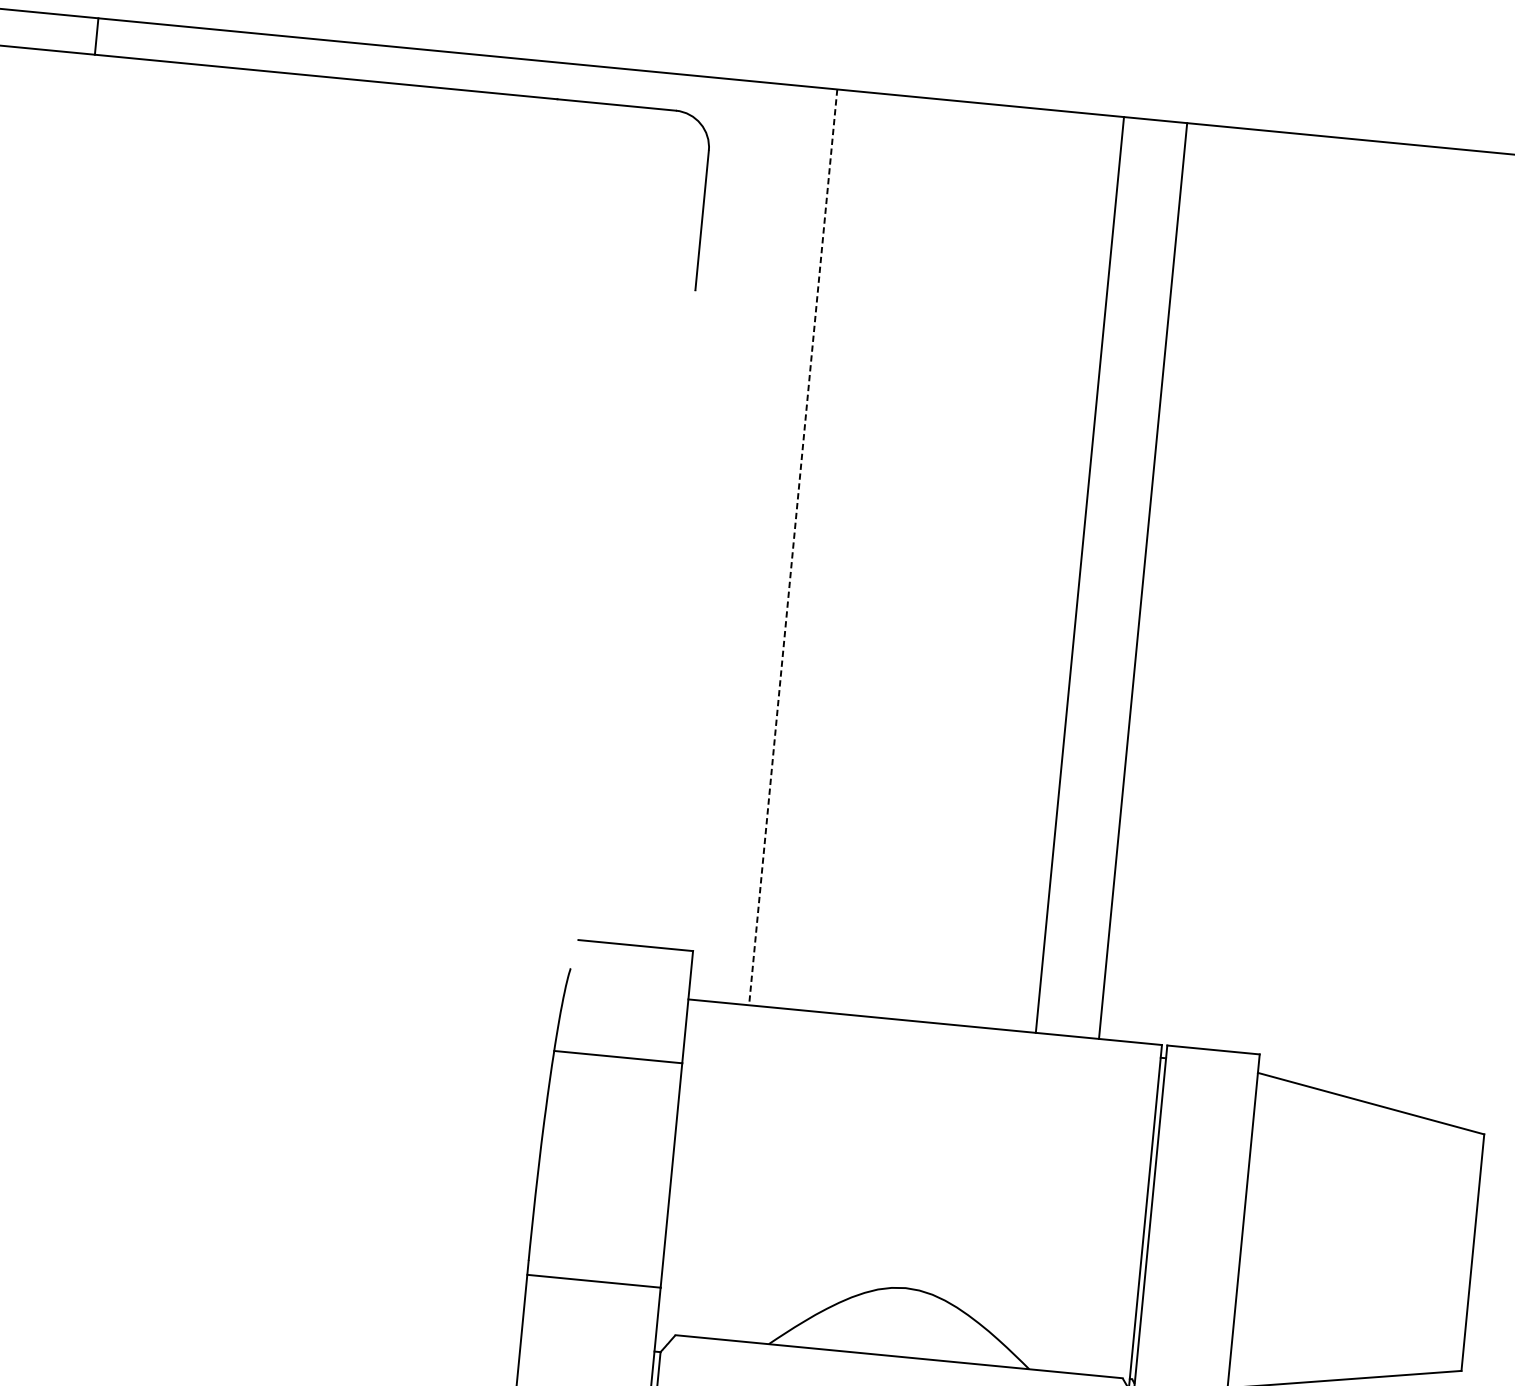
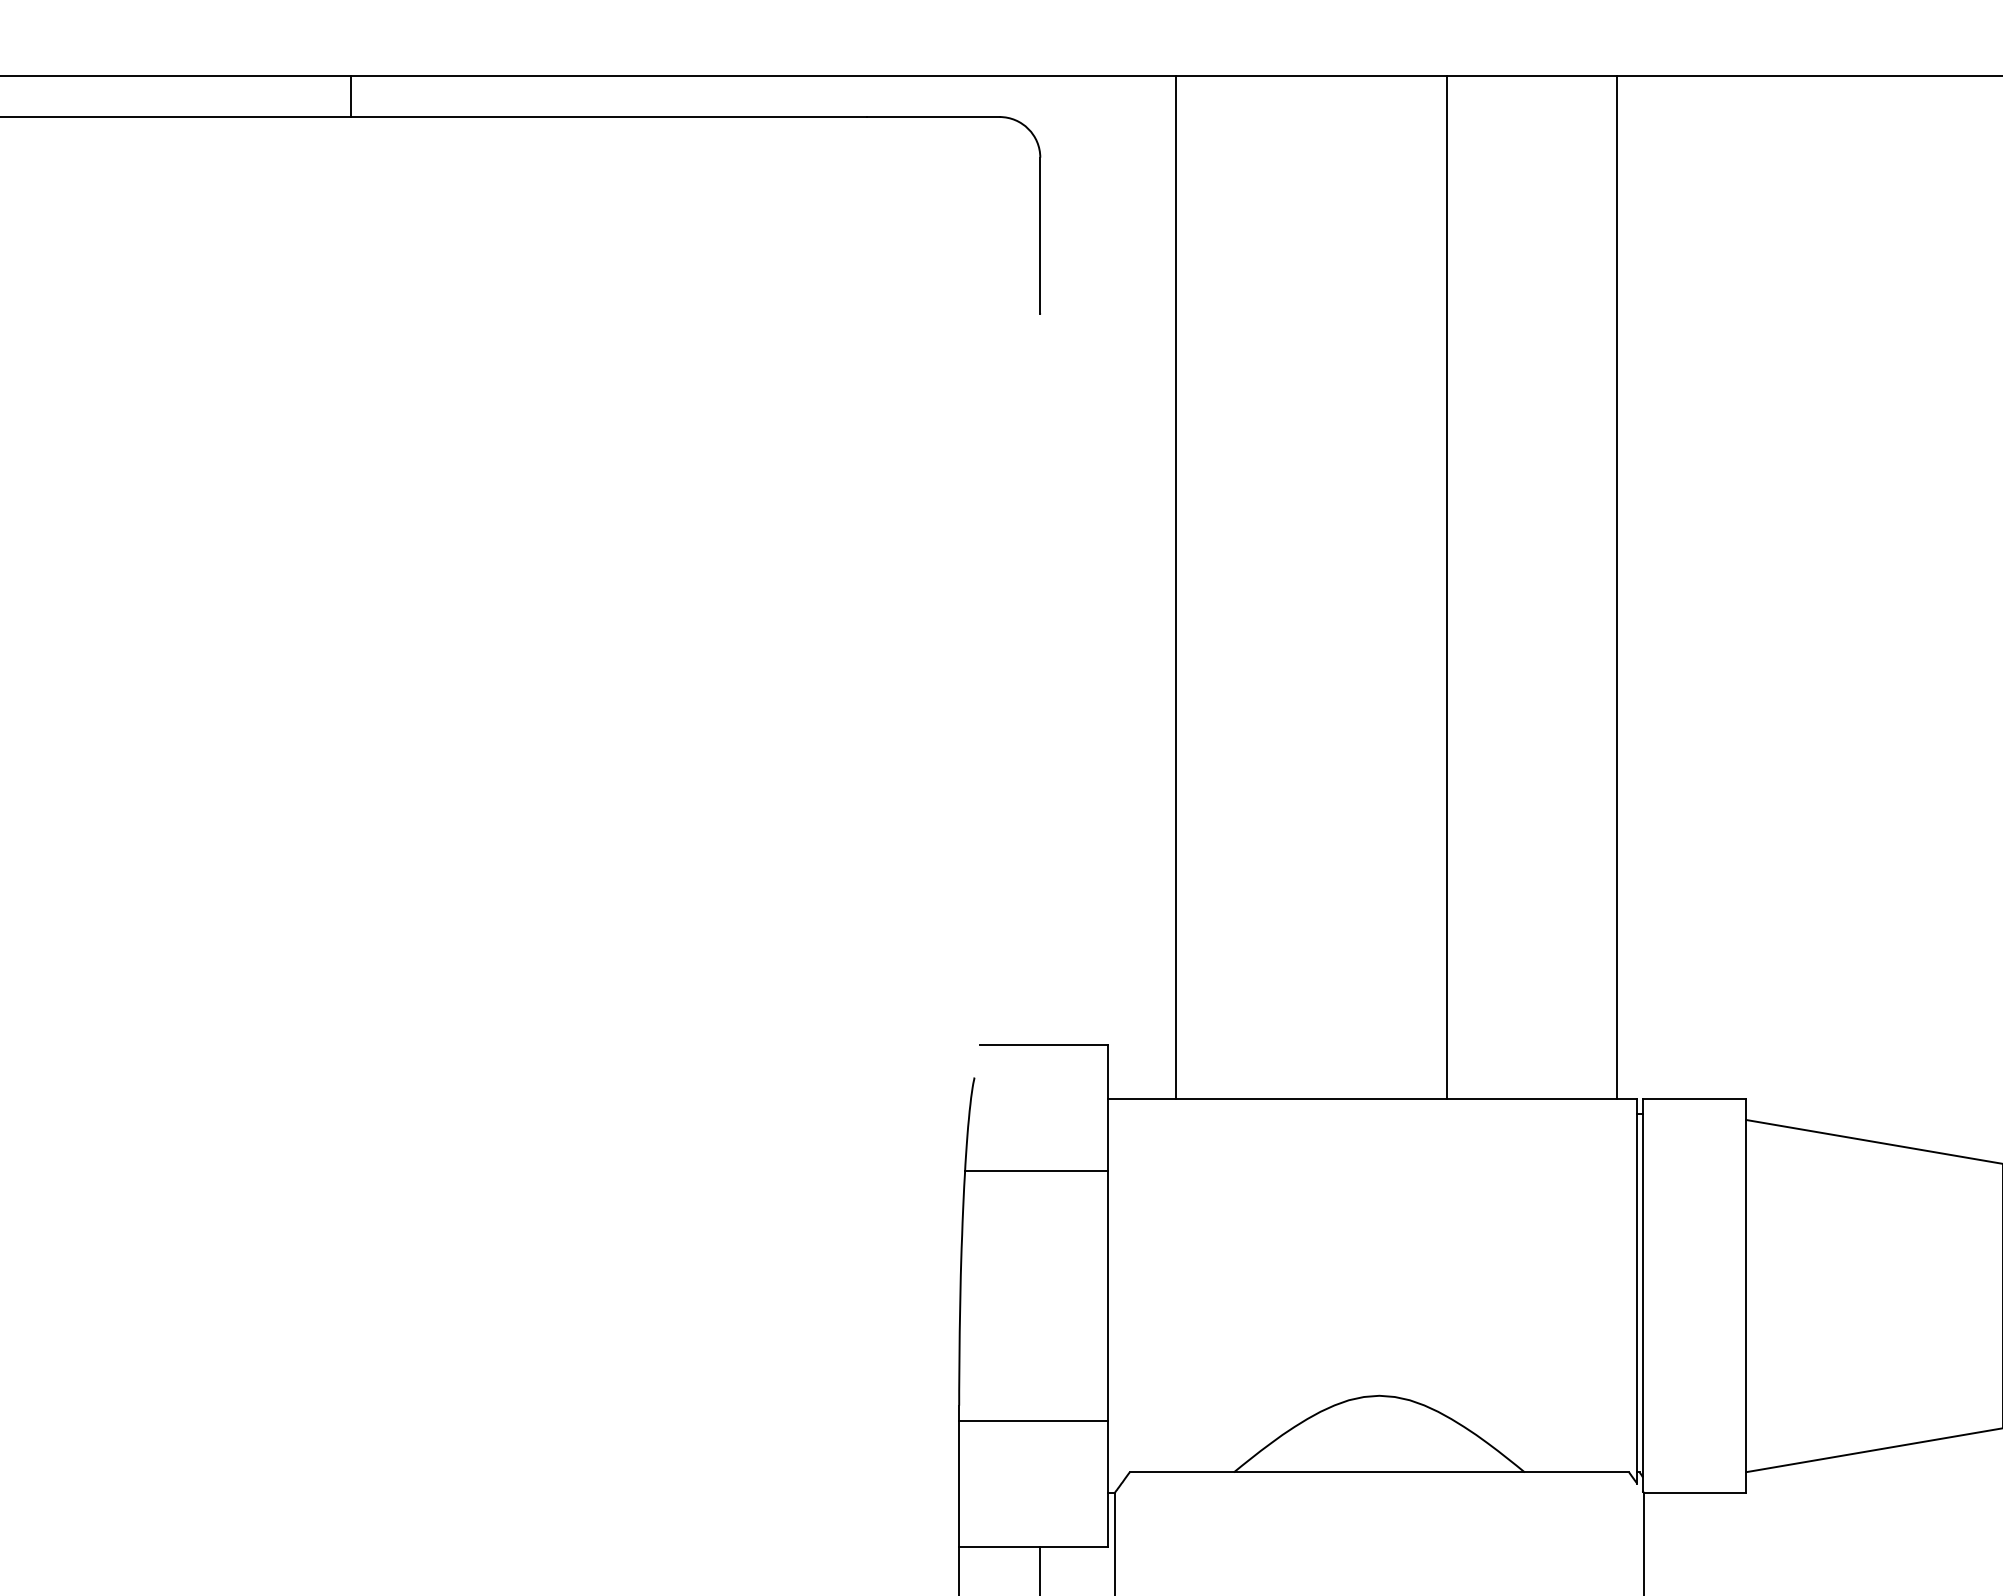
line: (792, 546) -> (1175, 587), dashed -> solid
line: (1080, 574) -> (1447, 587), moved
line: (1142, 580) -> (1616, 587), moved

